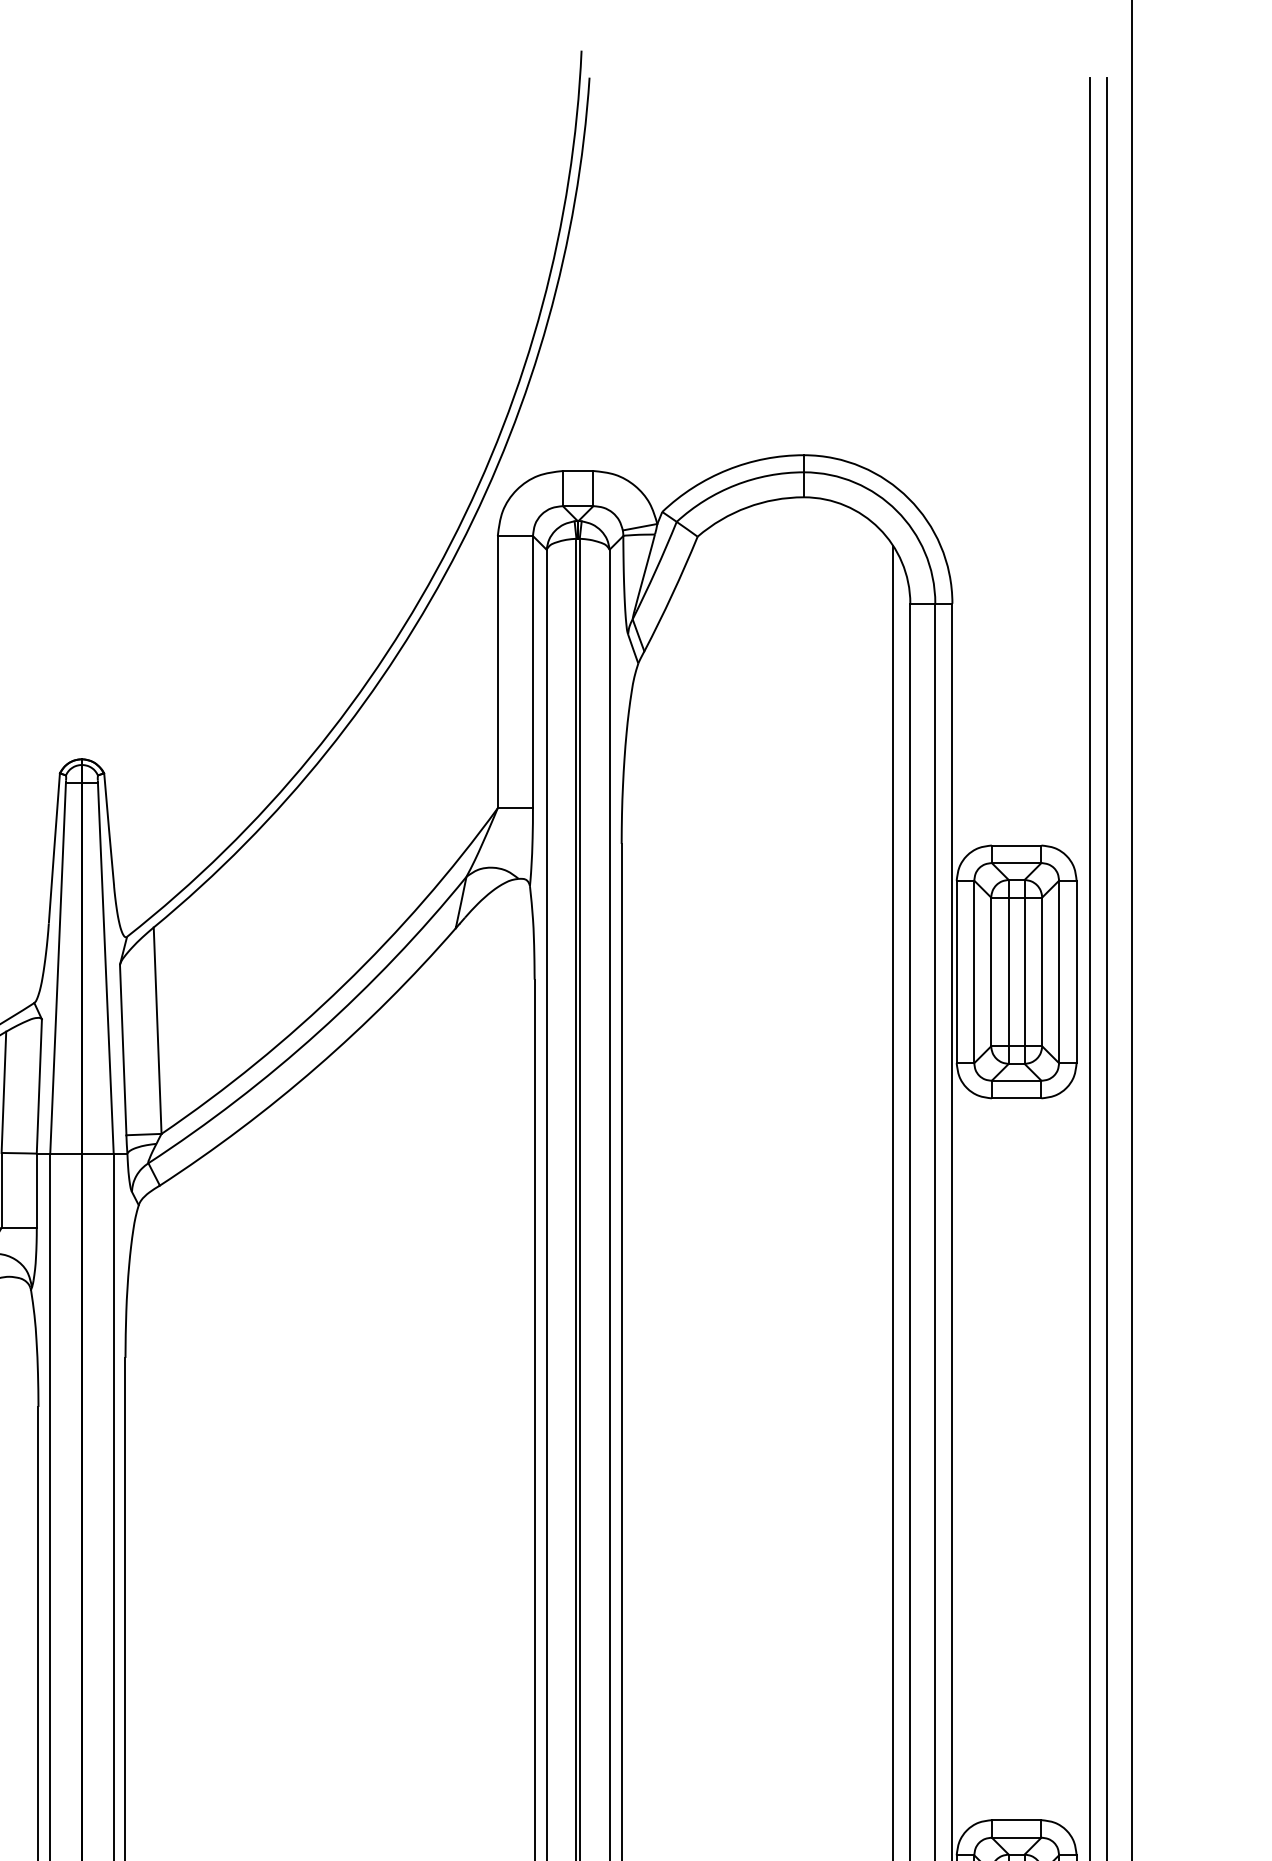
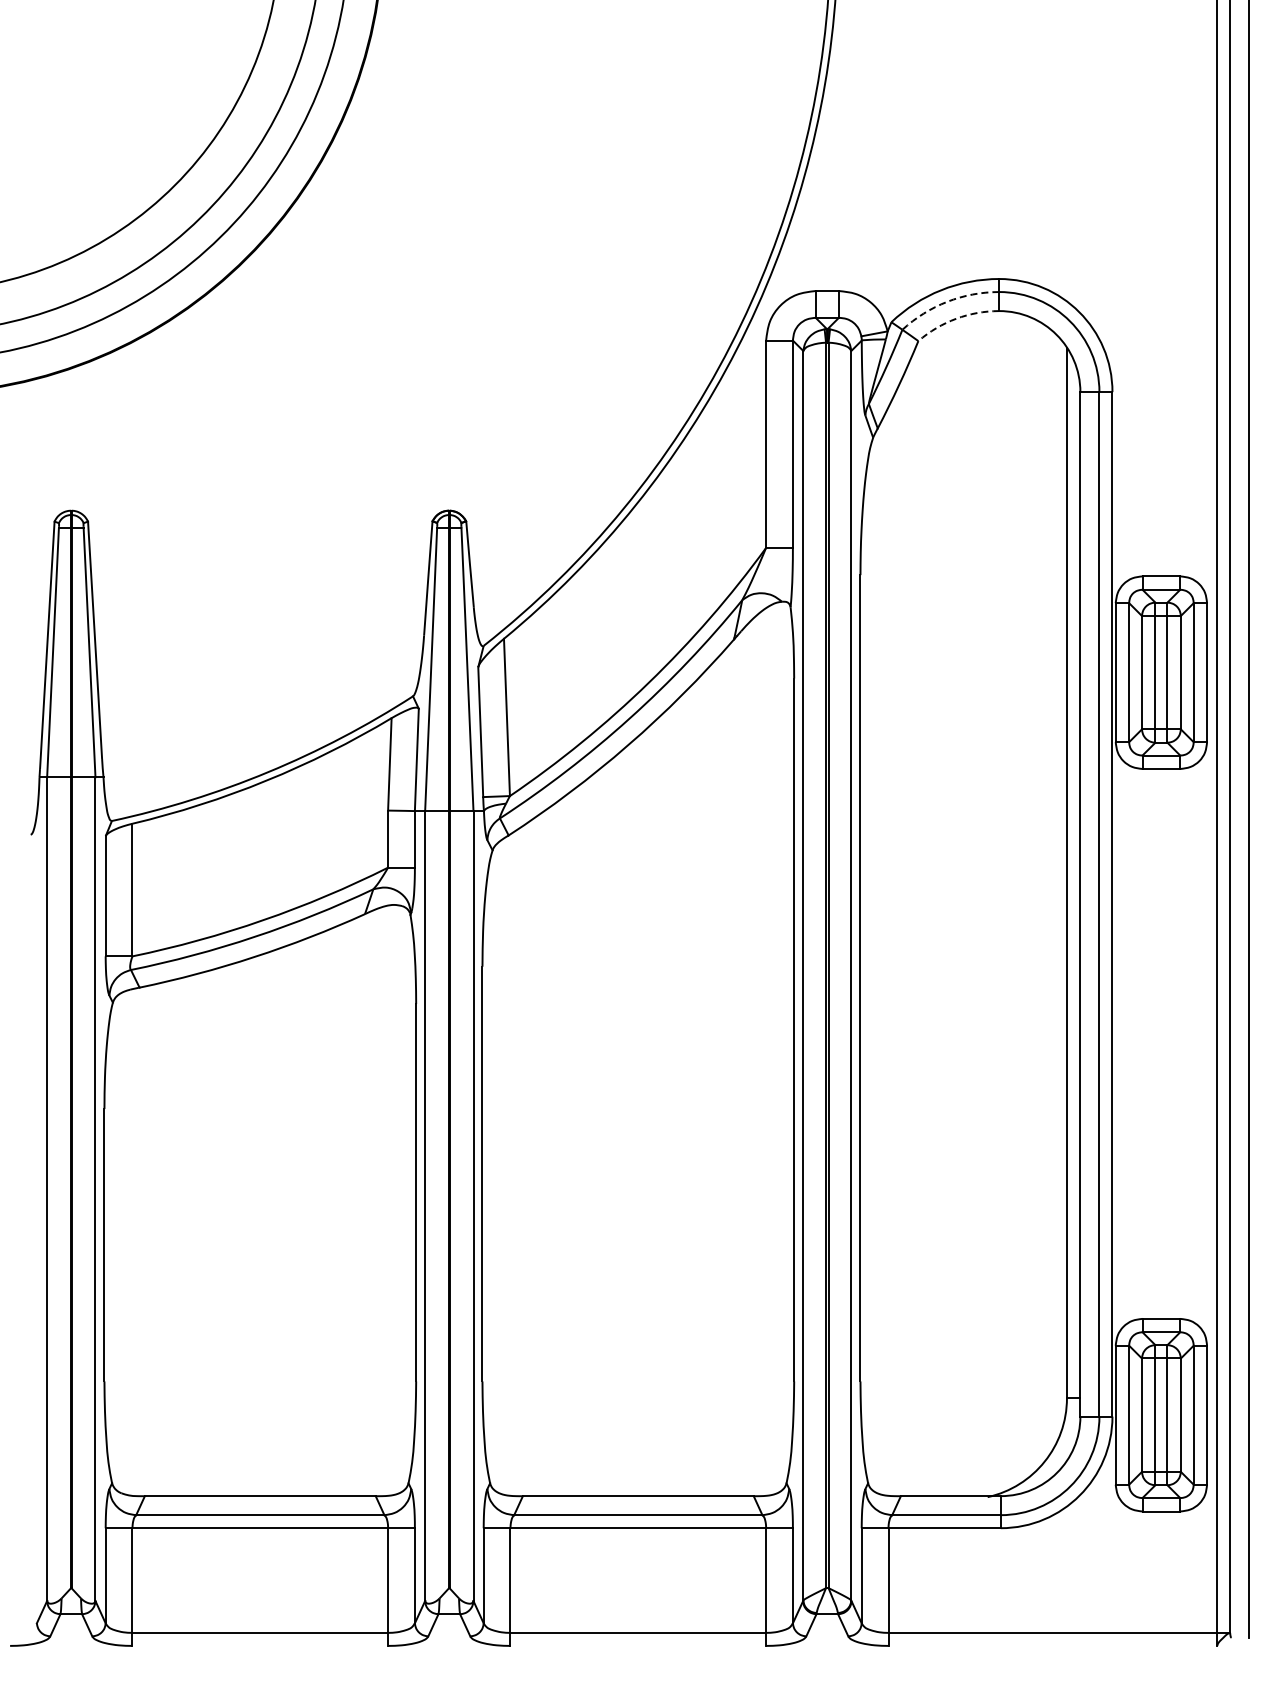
arc: (735, 484) -> (947, 301), solid -> dashed
arc: (747, 507) -> (956, 318), solid -> dashed

